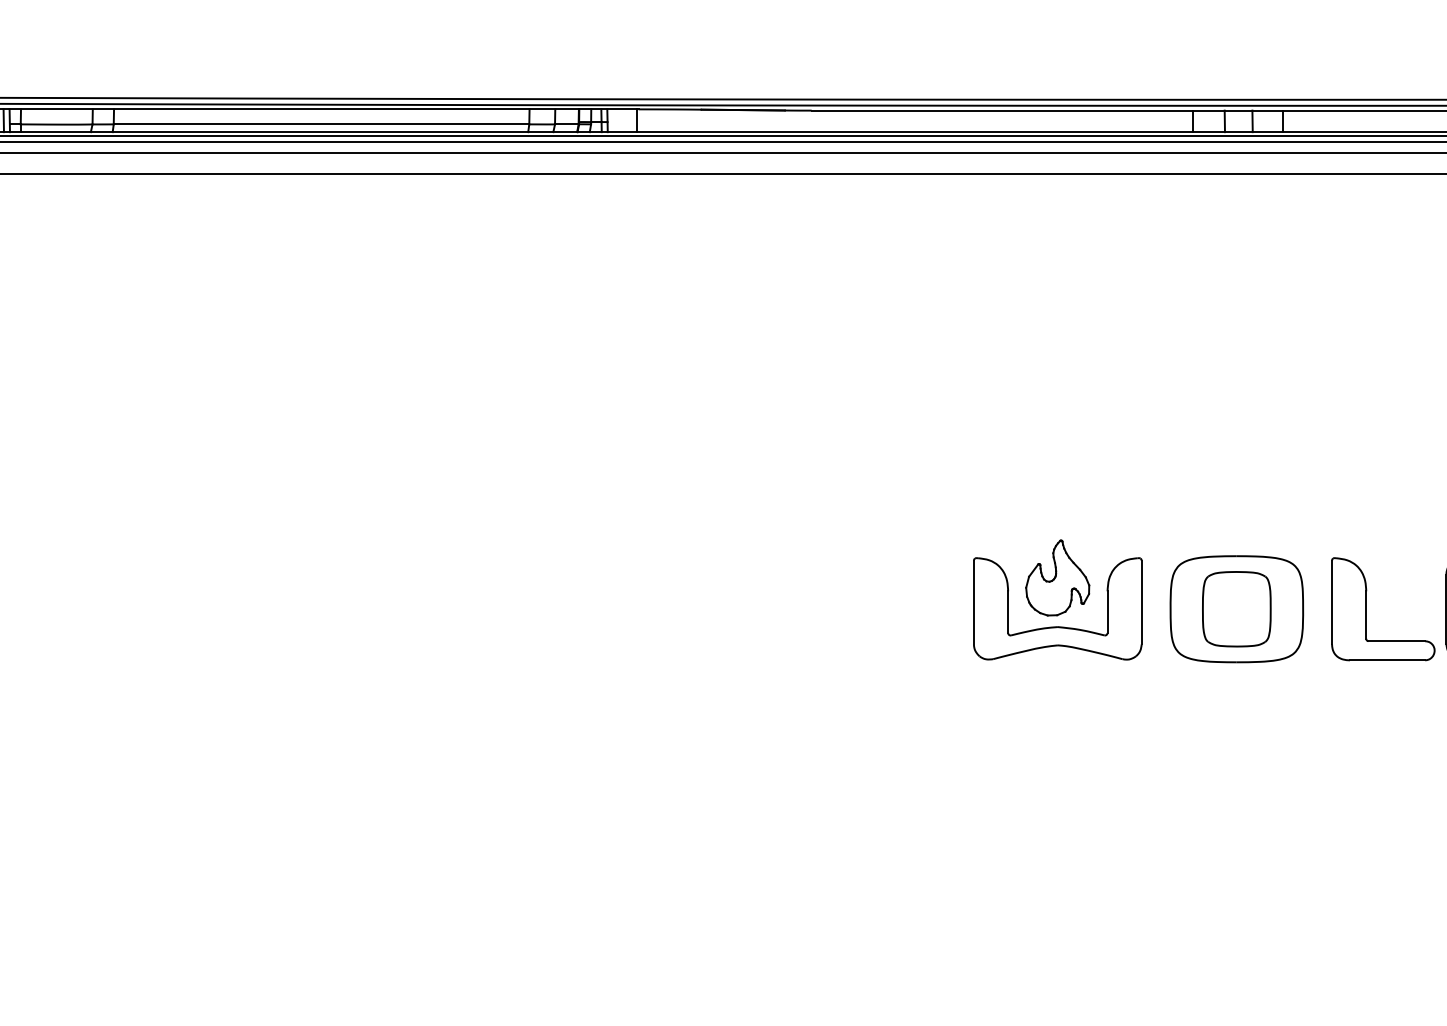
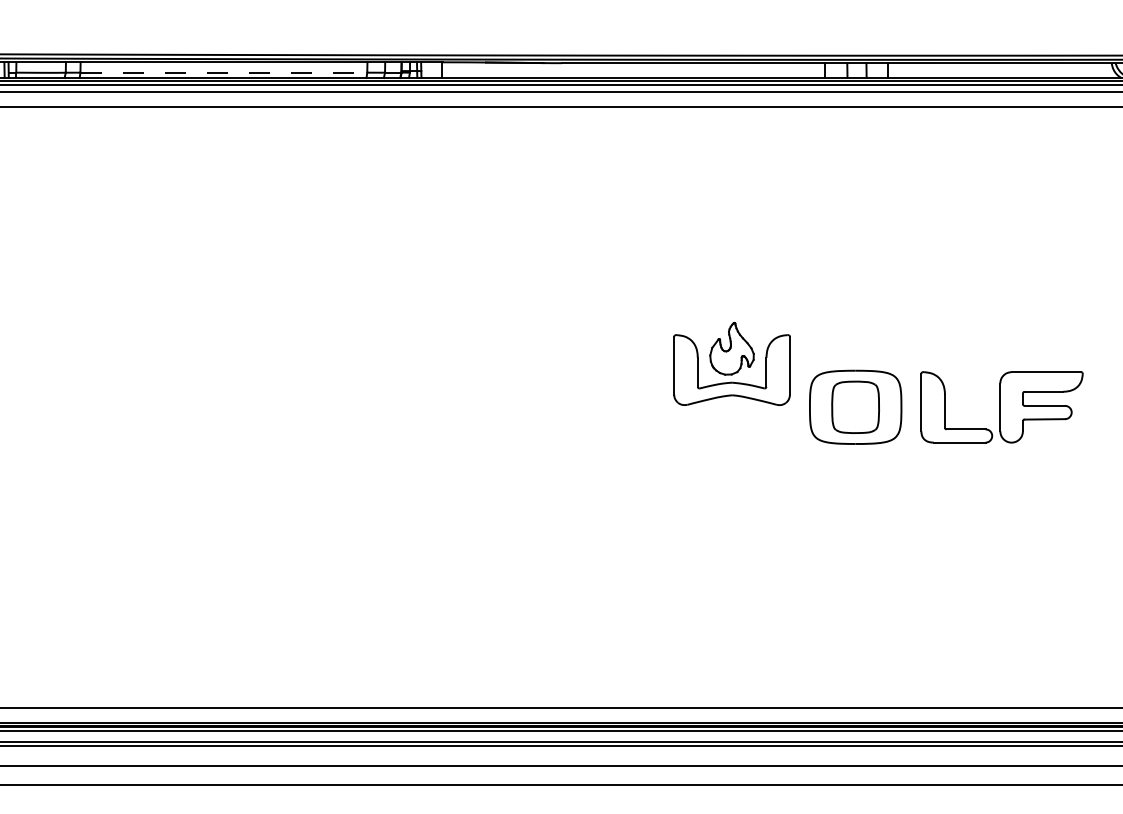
line: (322, 124) -> (224, 72), solid -> dashed
part: (1056, 599) -> (731, 363), moved

